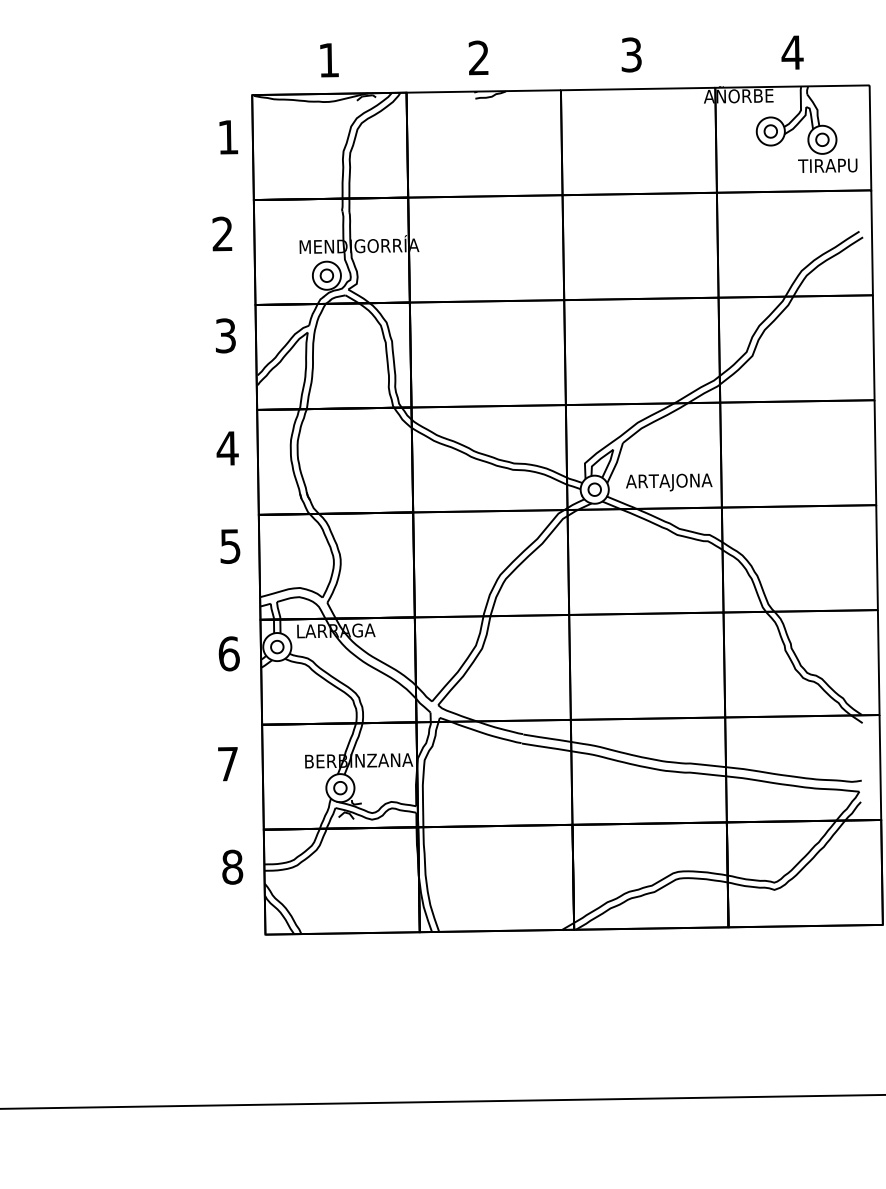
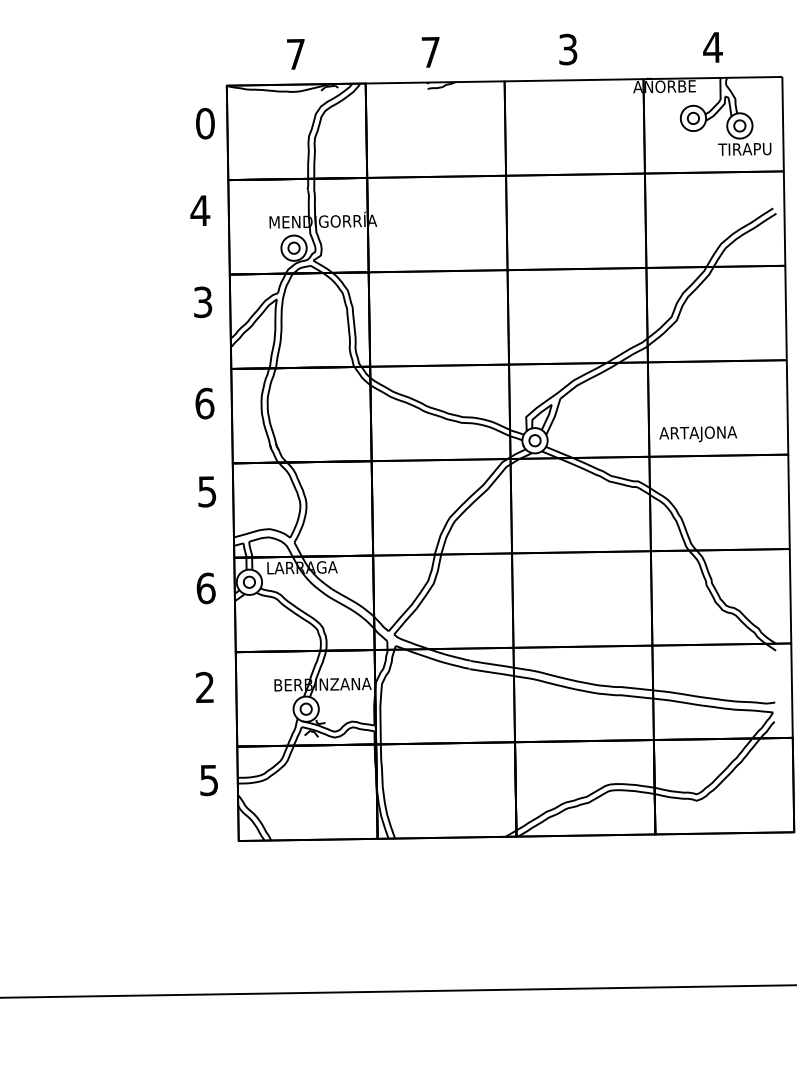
text: (478, 57) -> (430, 51), 2 -> 7
text: (328, 60) -> (295, 54), 1 -> 7
text: (228, 136) -> (205, 122), 1 -> 0
text: (222, 233) -> (200, 210), 2 -> 4
text: (227, 448) -> (204, 403), 4 -> 6
text: (669, 482) -> (698, 434), moved
text: (227, 763) -> (204, 687), 7 -> 2
text: (232, 866) -> (209, 779), 8 -> 5

